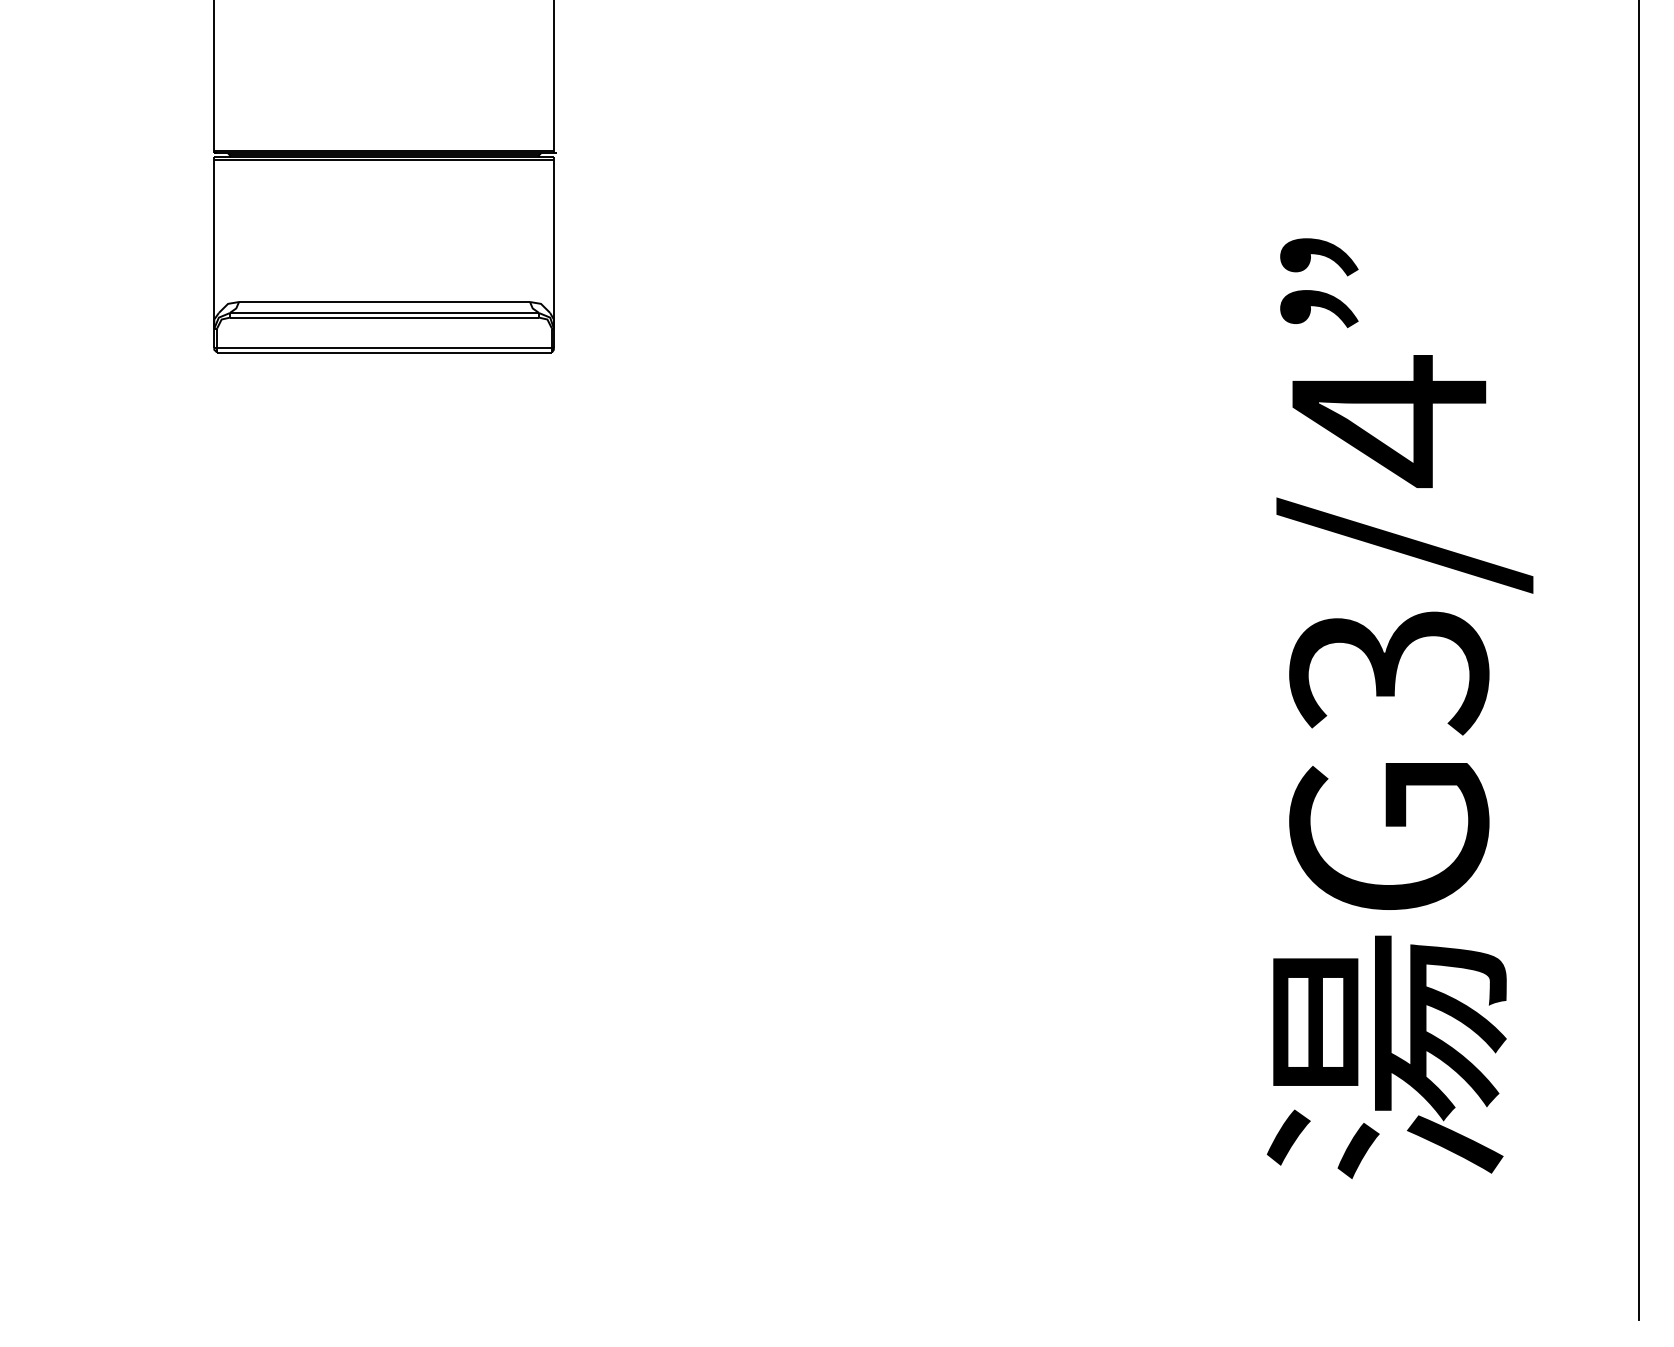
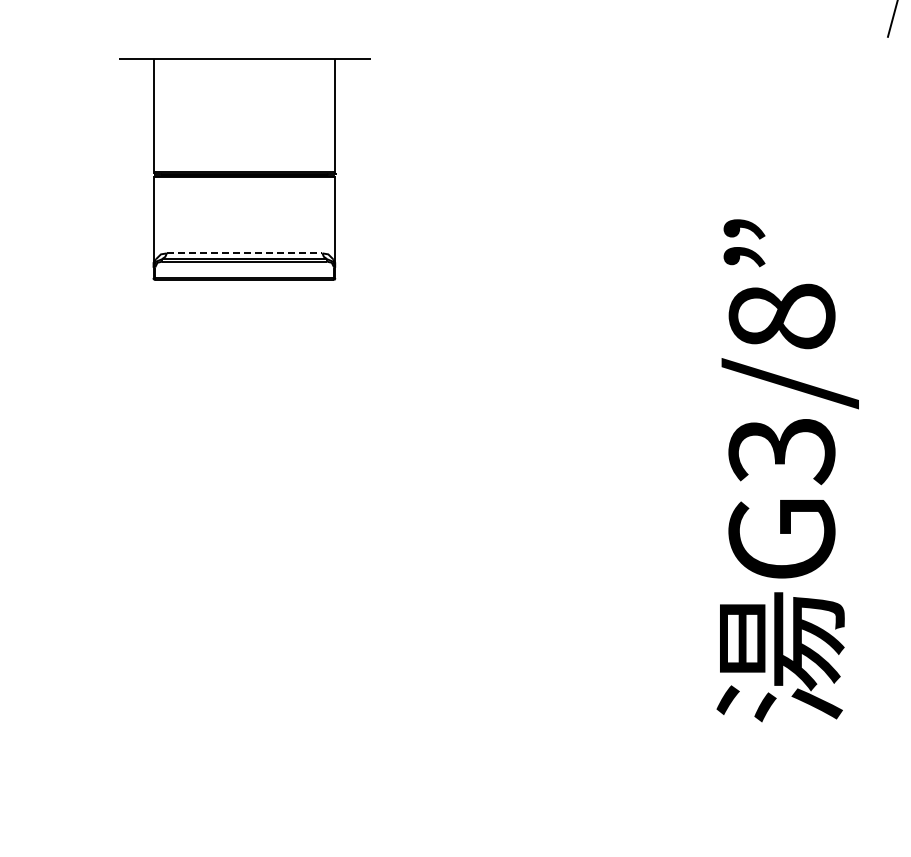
line: (384, 302) -> (244, 253), solid -> dashed
text: (1388, 420) -> (781, 316), G3/4 -> G3/8

